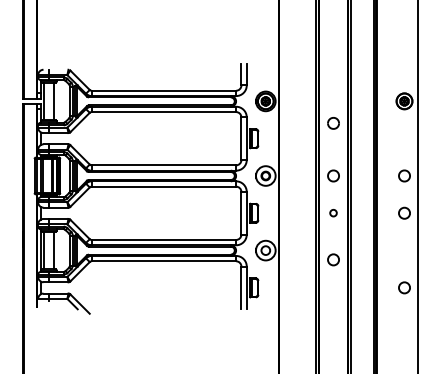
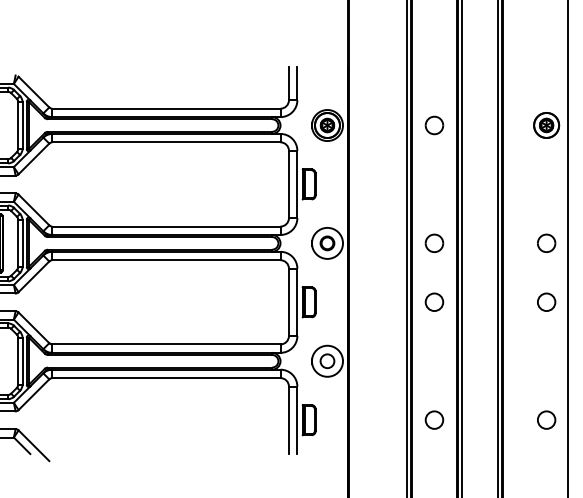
part: (333, 123) -> (434, 125), moved
circle: (333, 212) -> (434, 301), size x1.67
circle: (333, 259) -> (434, 419), moved

